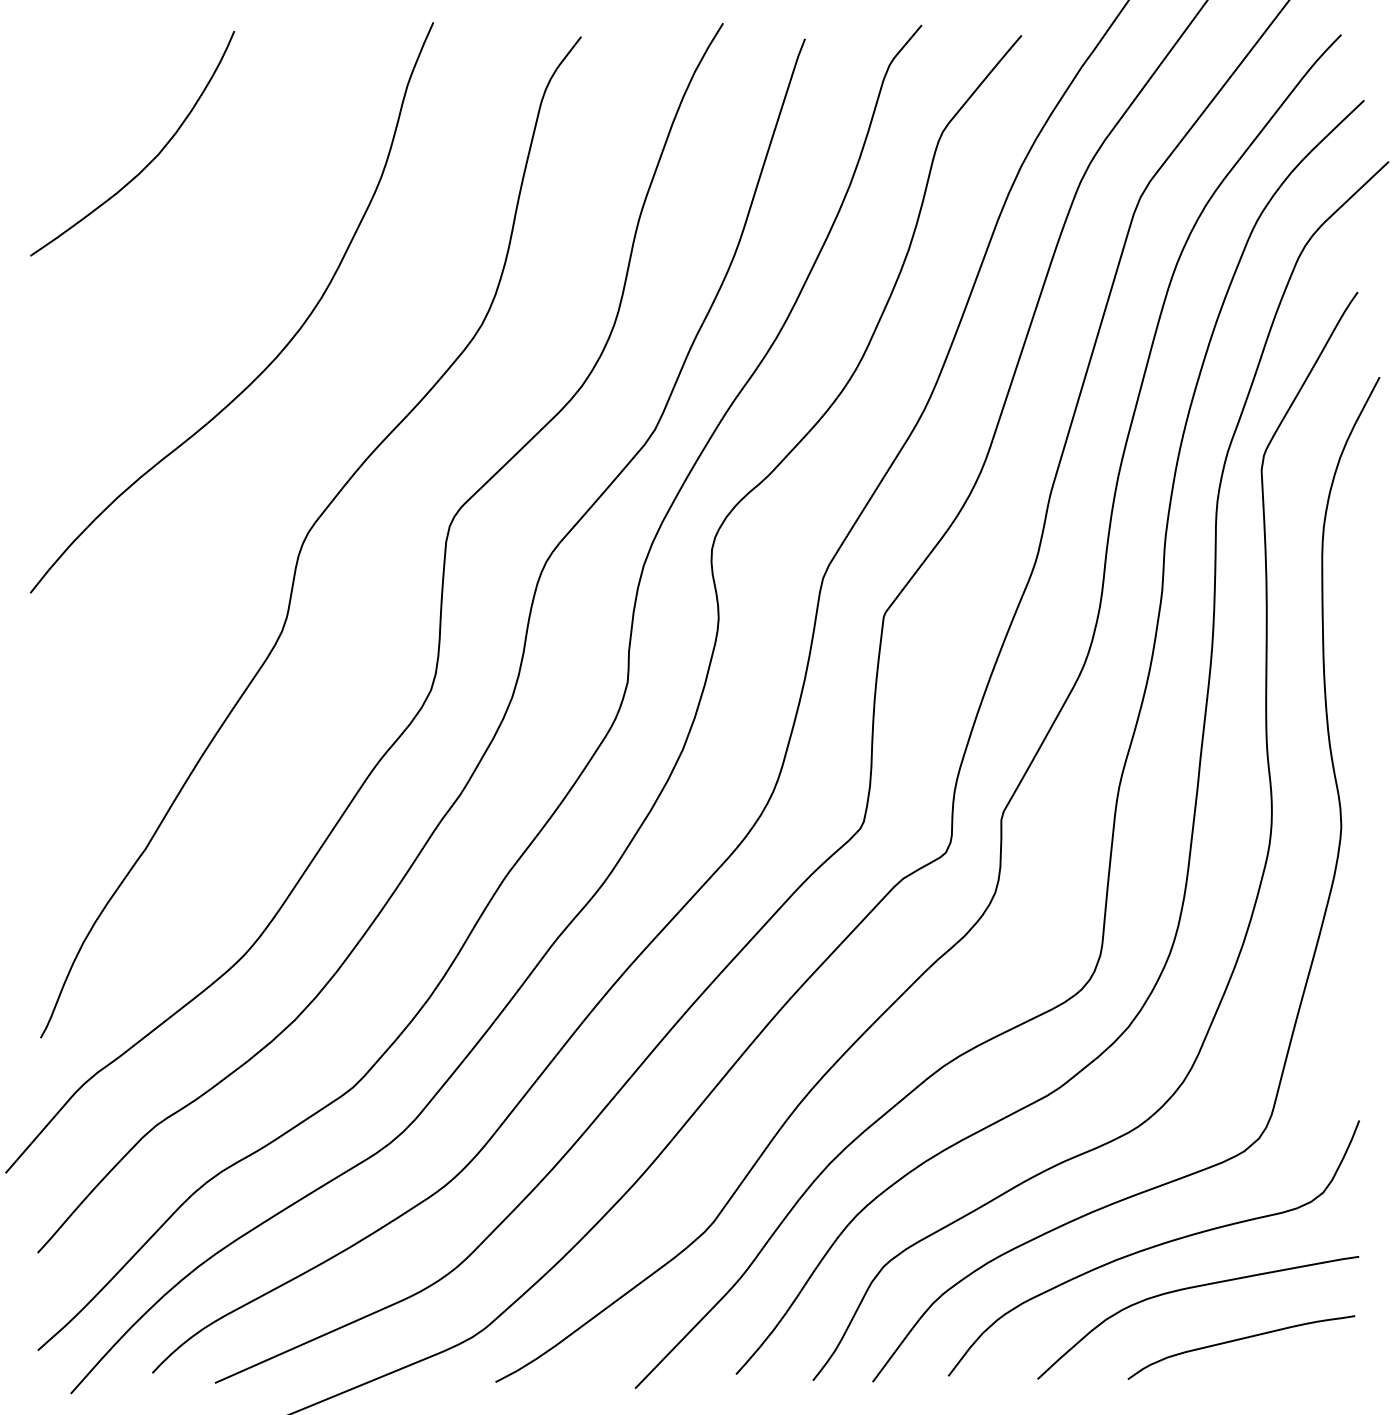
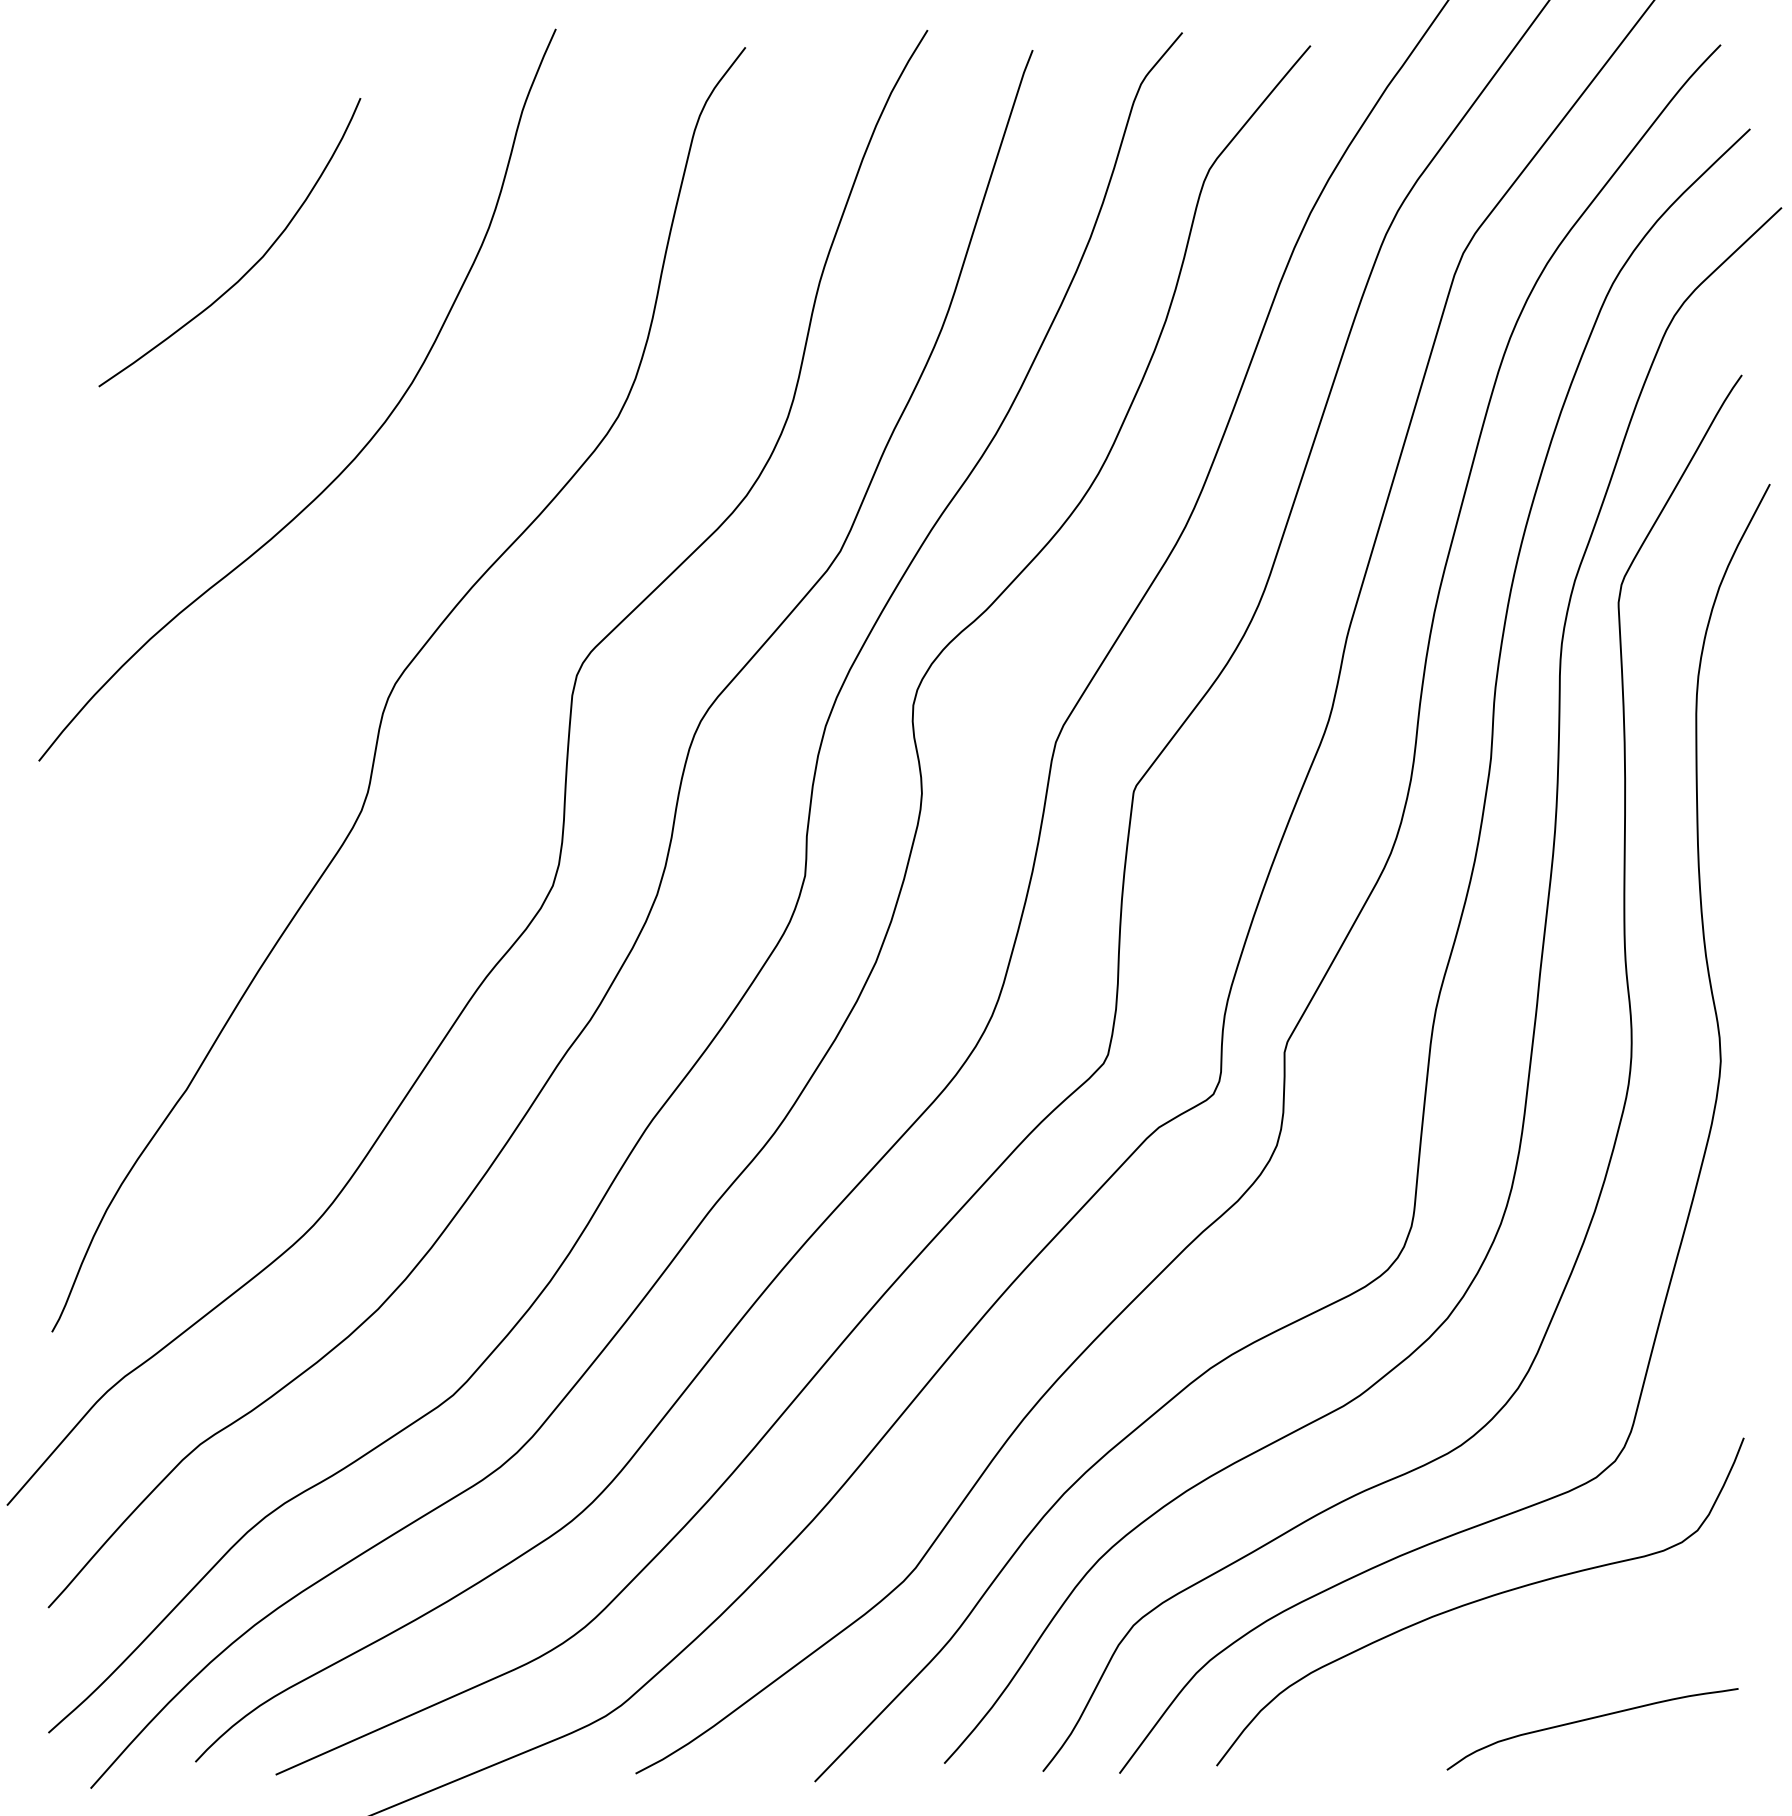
curve: (150, 161) -> (252, 265), moved
curve: (1191, 1288) -> (1528, 1653), removed

